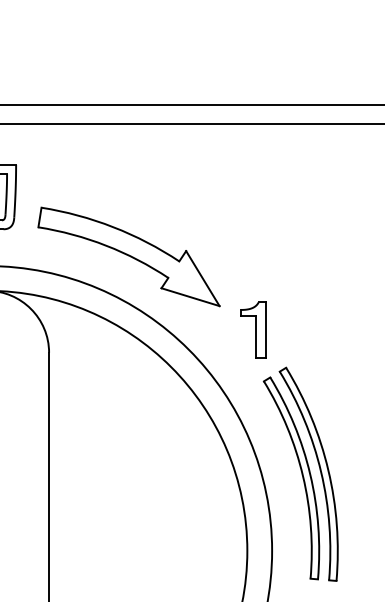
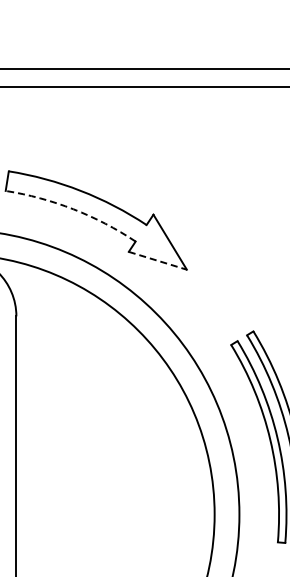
arc: (106, 245) -> (73, 209), solid -> dashed
line: (191, 297) -> (158, 261), solid -> dashed
part: (253, 329) -> (220, 293), removed

